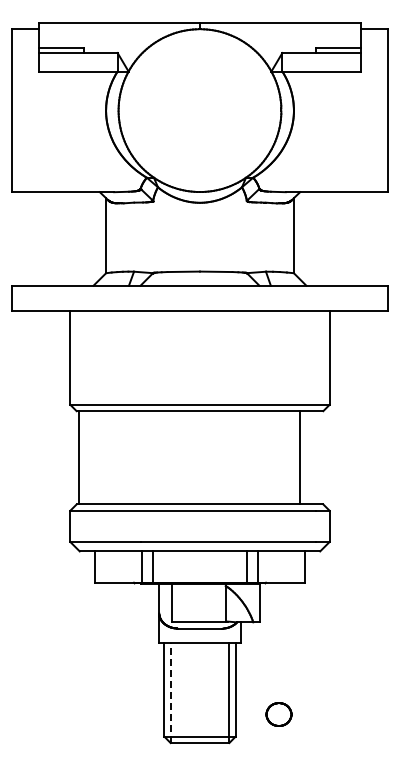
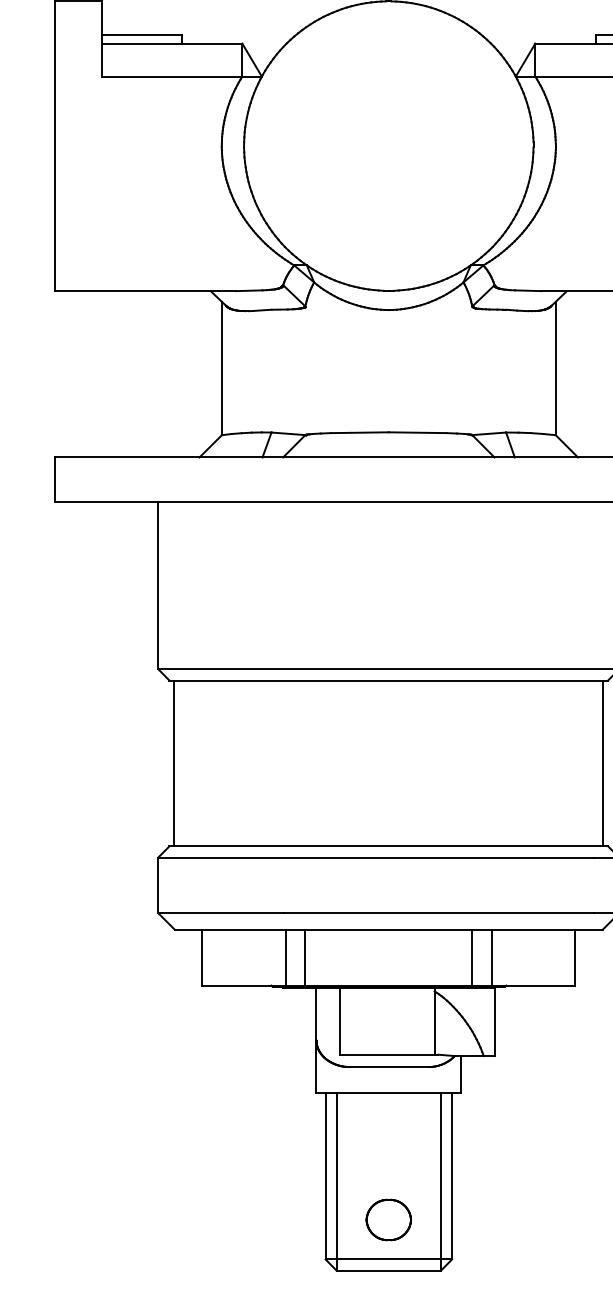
line: (299, 457) -> (603, 762), moved
line: (170, 693) -> (336, 1182), dashed -> solid
part: (278, 714) -> (387, 1219), moved

